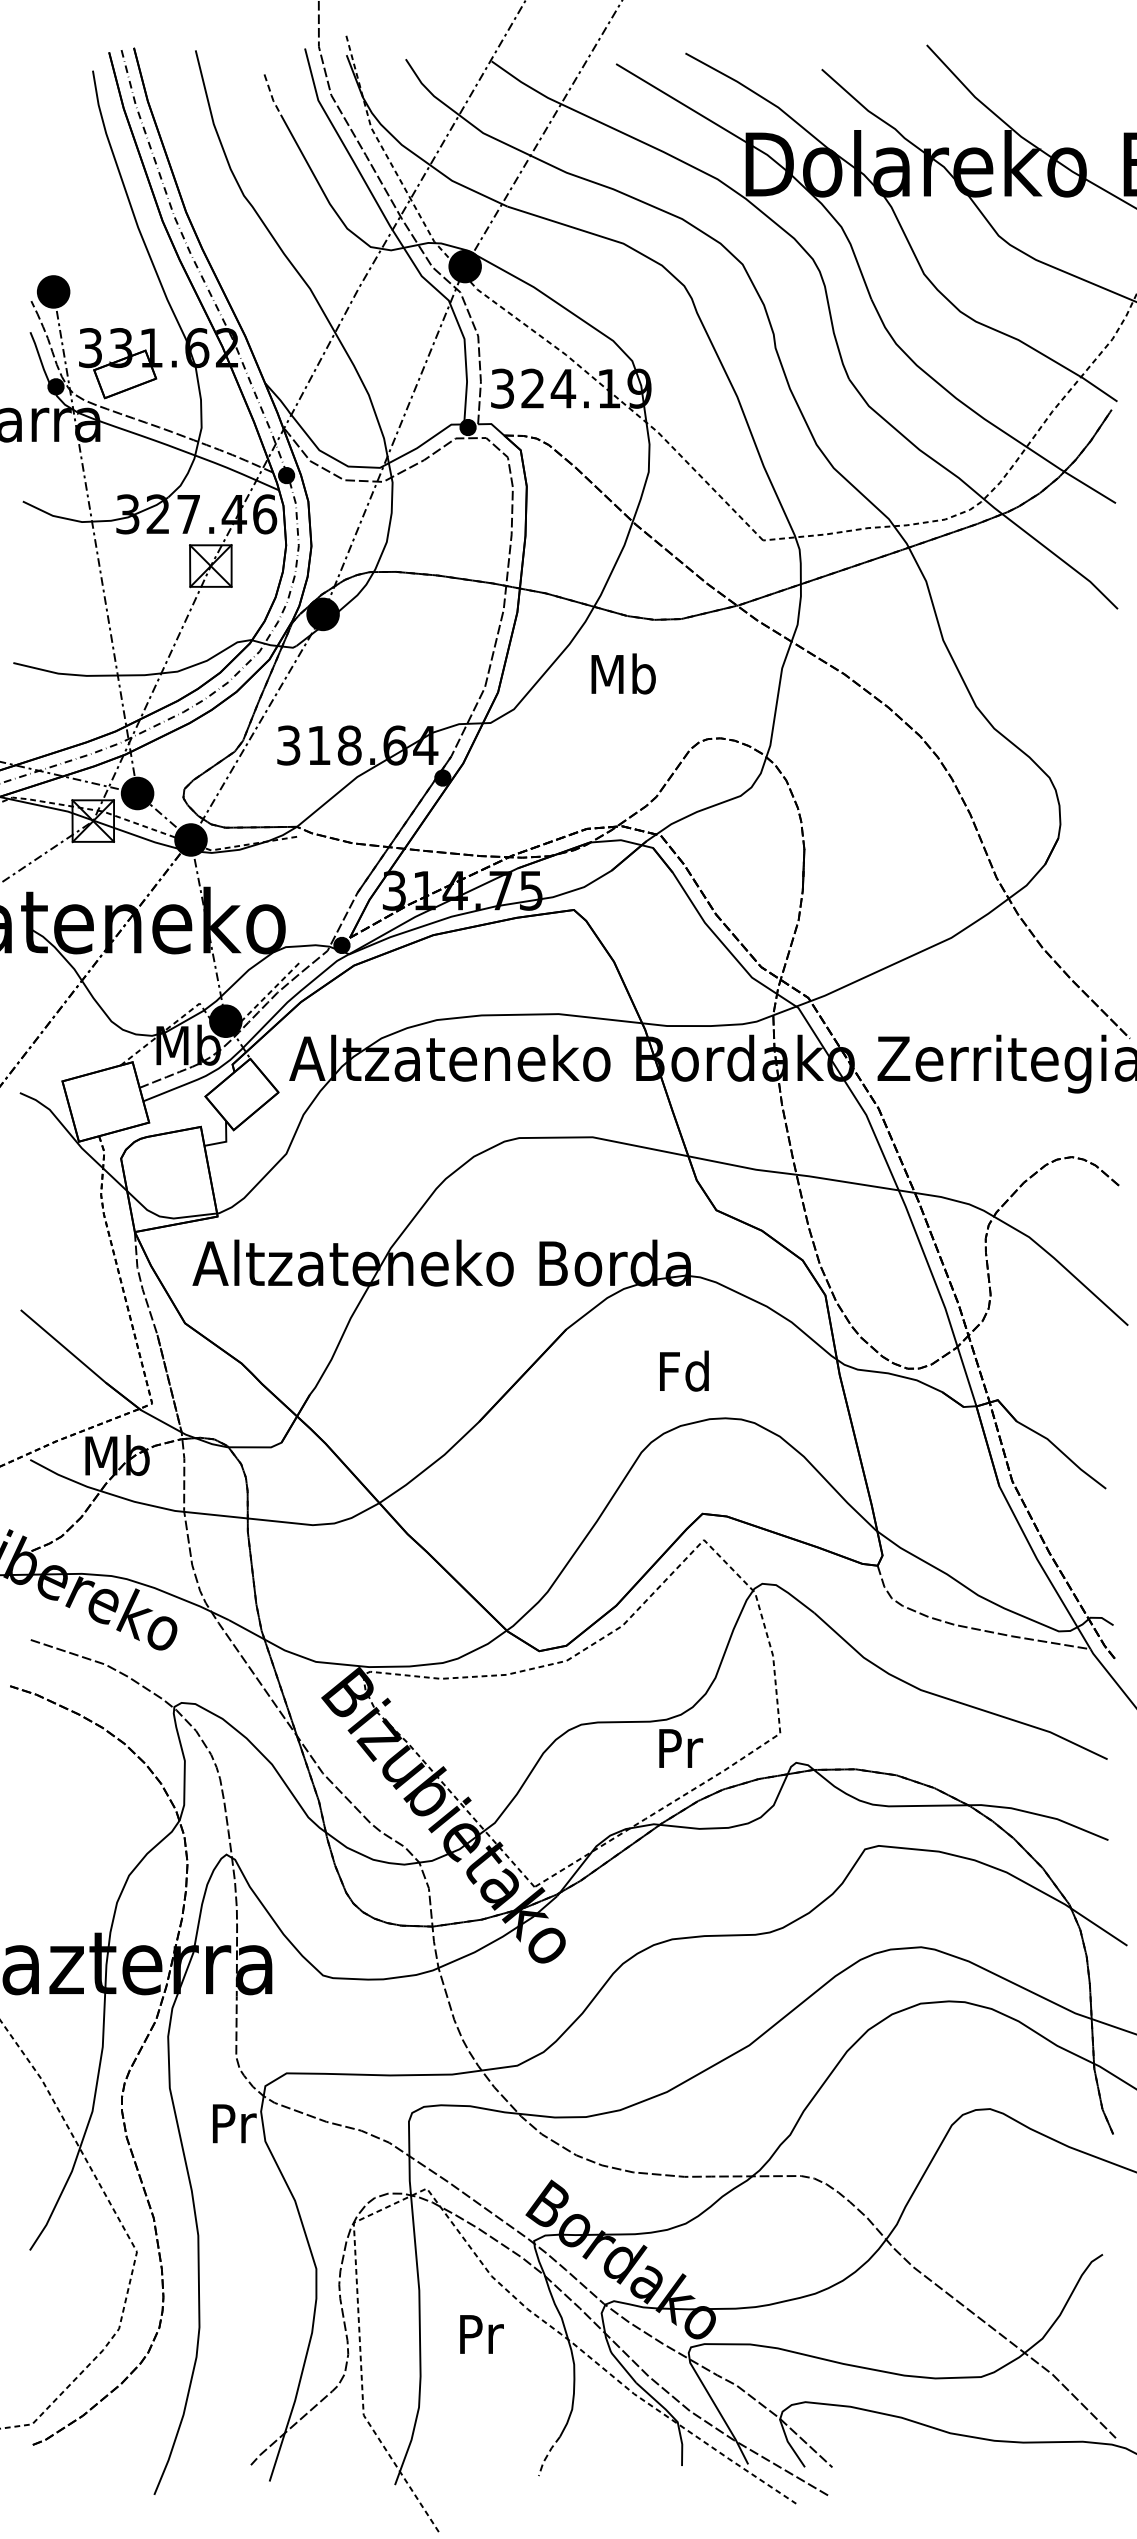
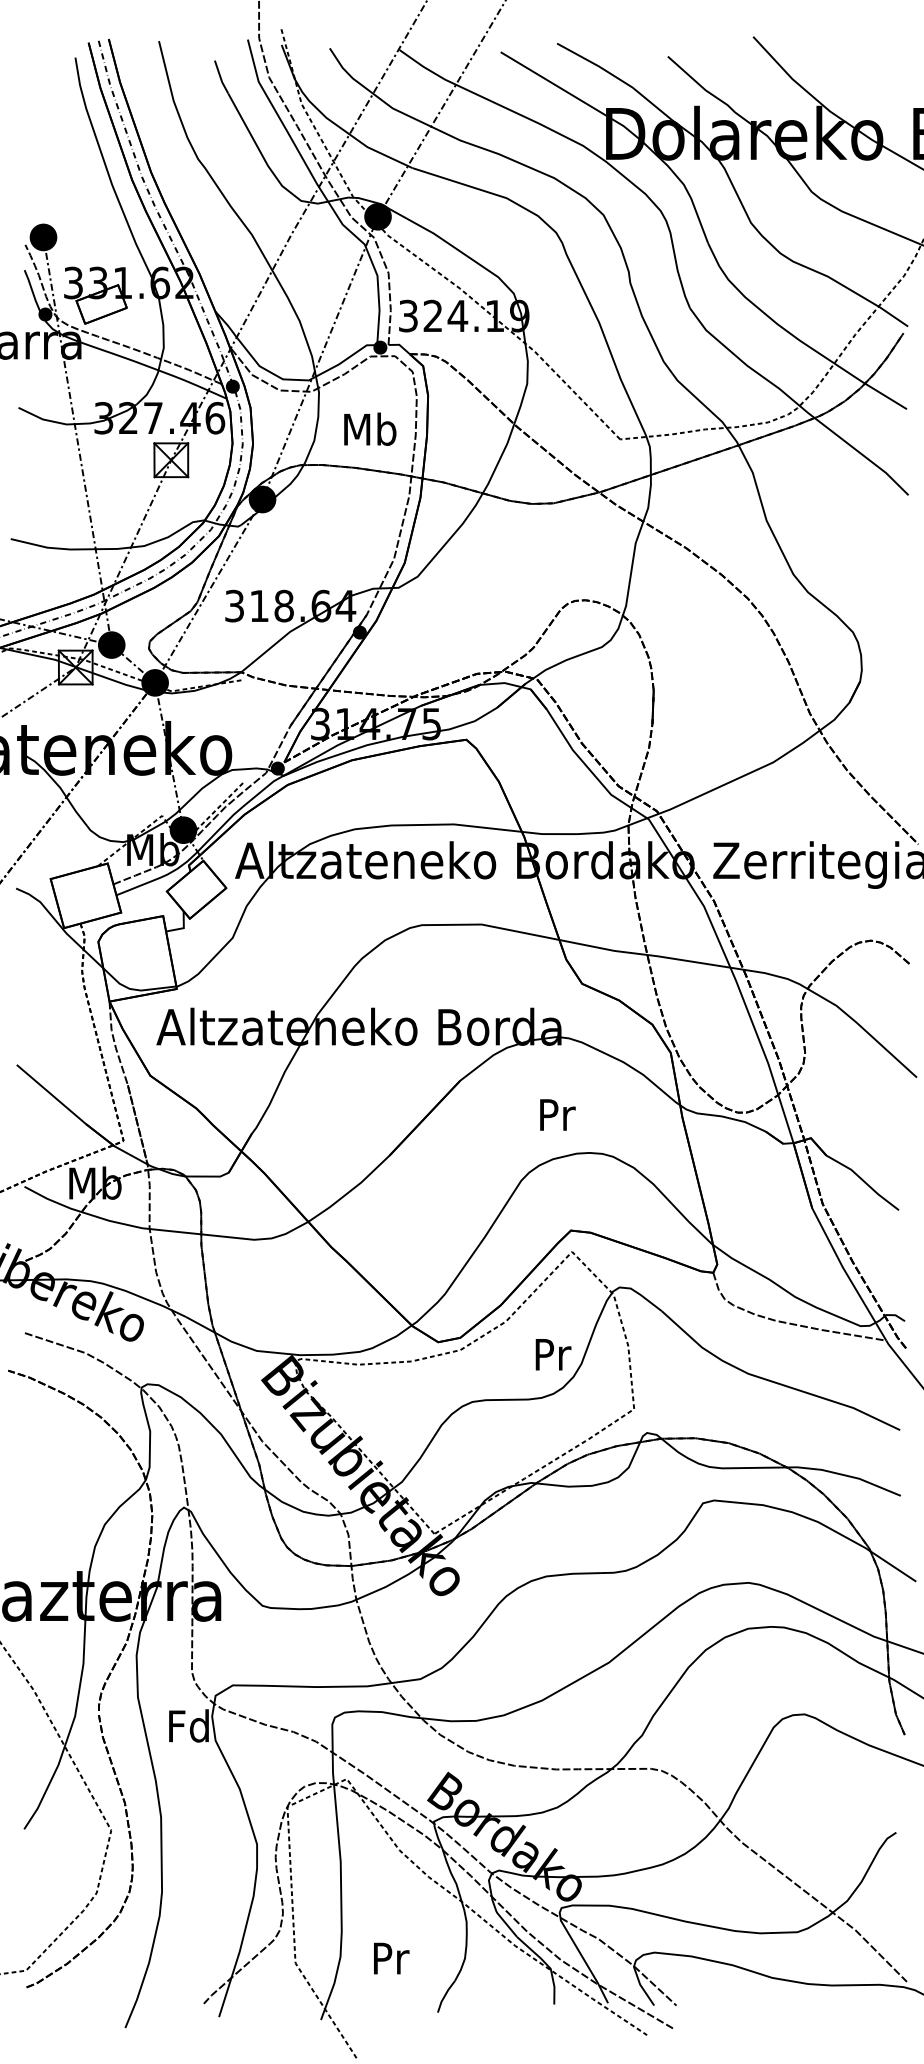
line: (271, 96) -> (220, 78), dashed -> solid
text: (623, 673) -> (370, 428), moved
text: (684, 1370) -> (556, 1114), Fd -> Pr
text: (681, 1748) -> (553, 1354), moved
text: (232, 2122) -> (188, 1725), Pr -> Fd
text: (481, 2334) -> (391, 1958), moved
line: (547, 2455) -> (444, 1995), dashed -> solid

